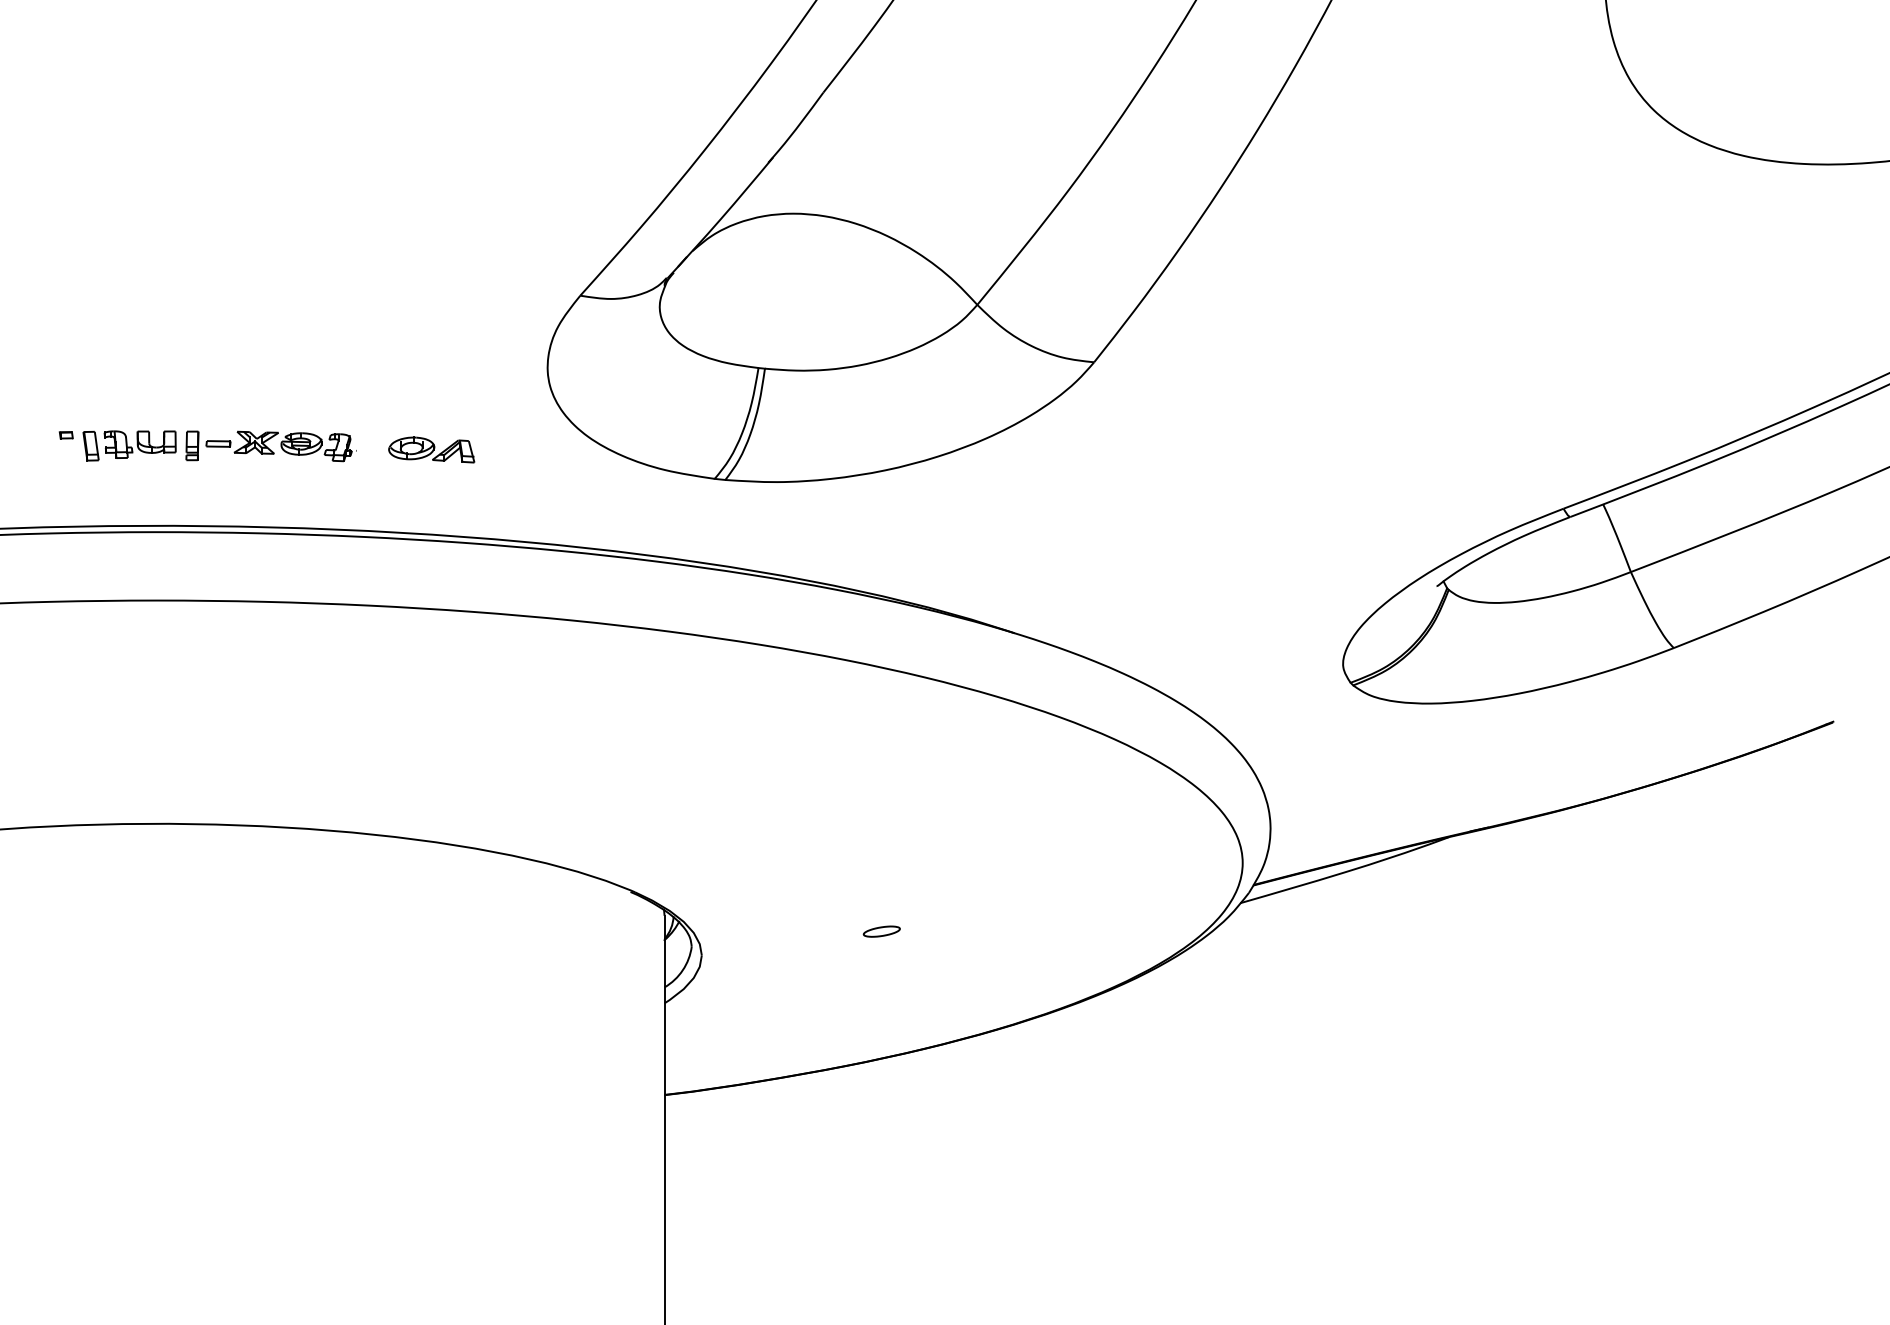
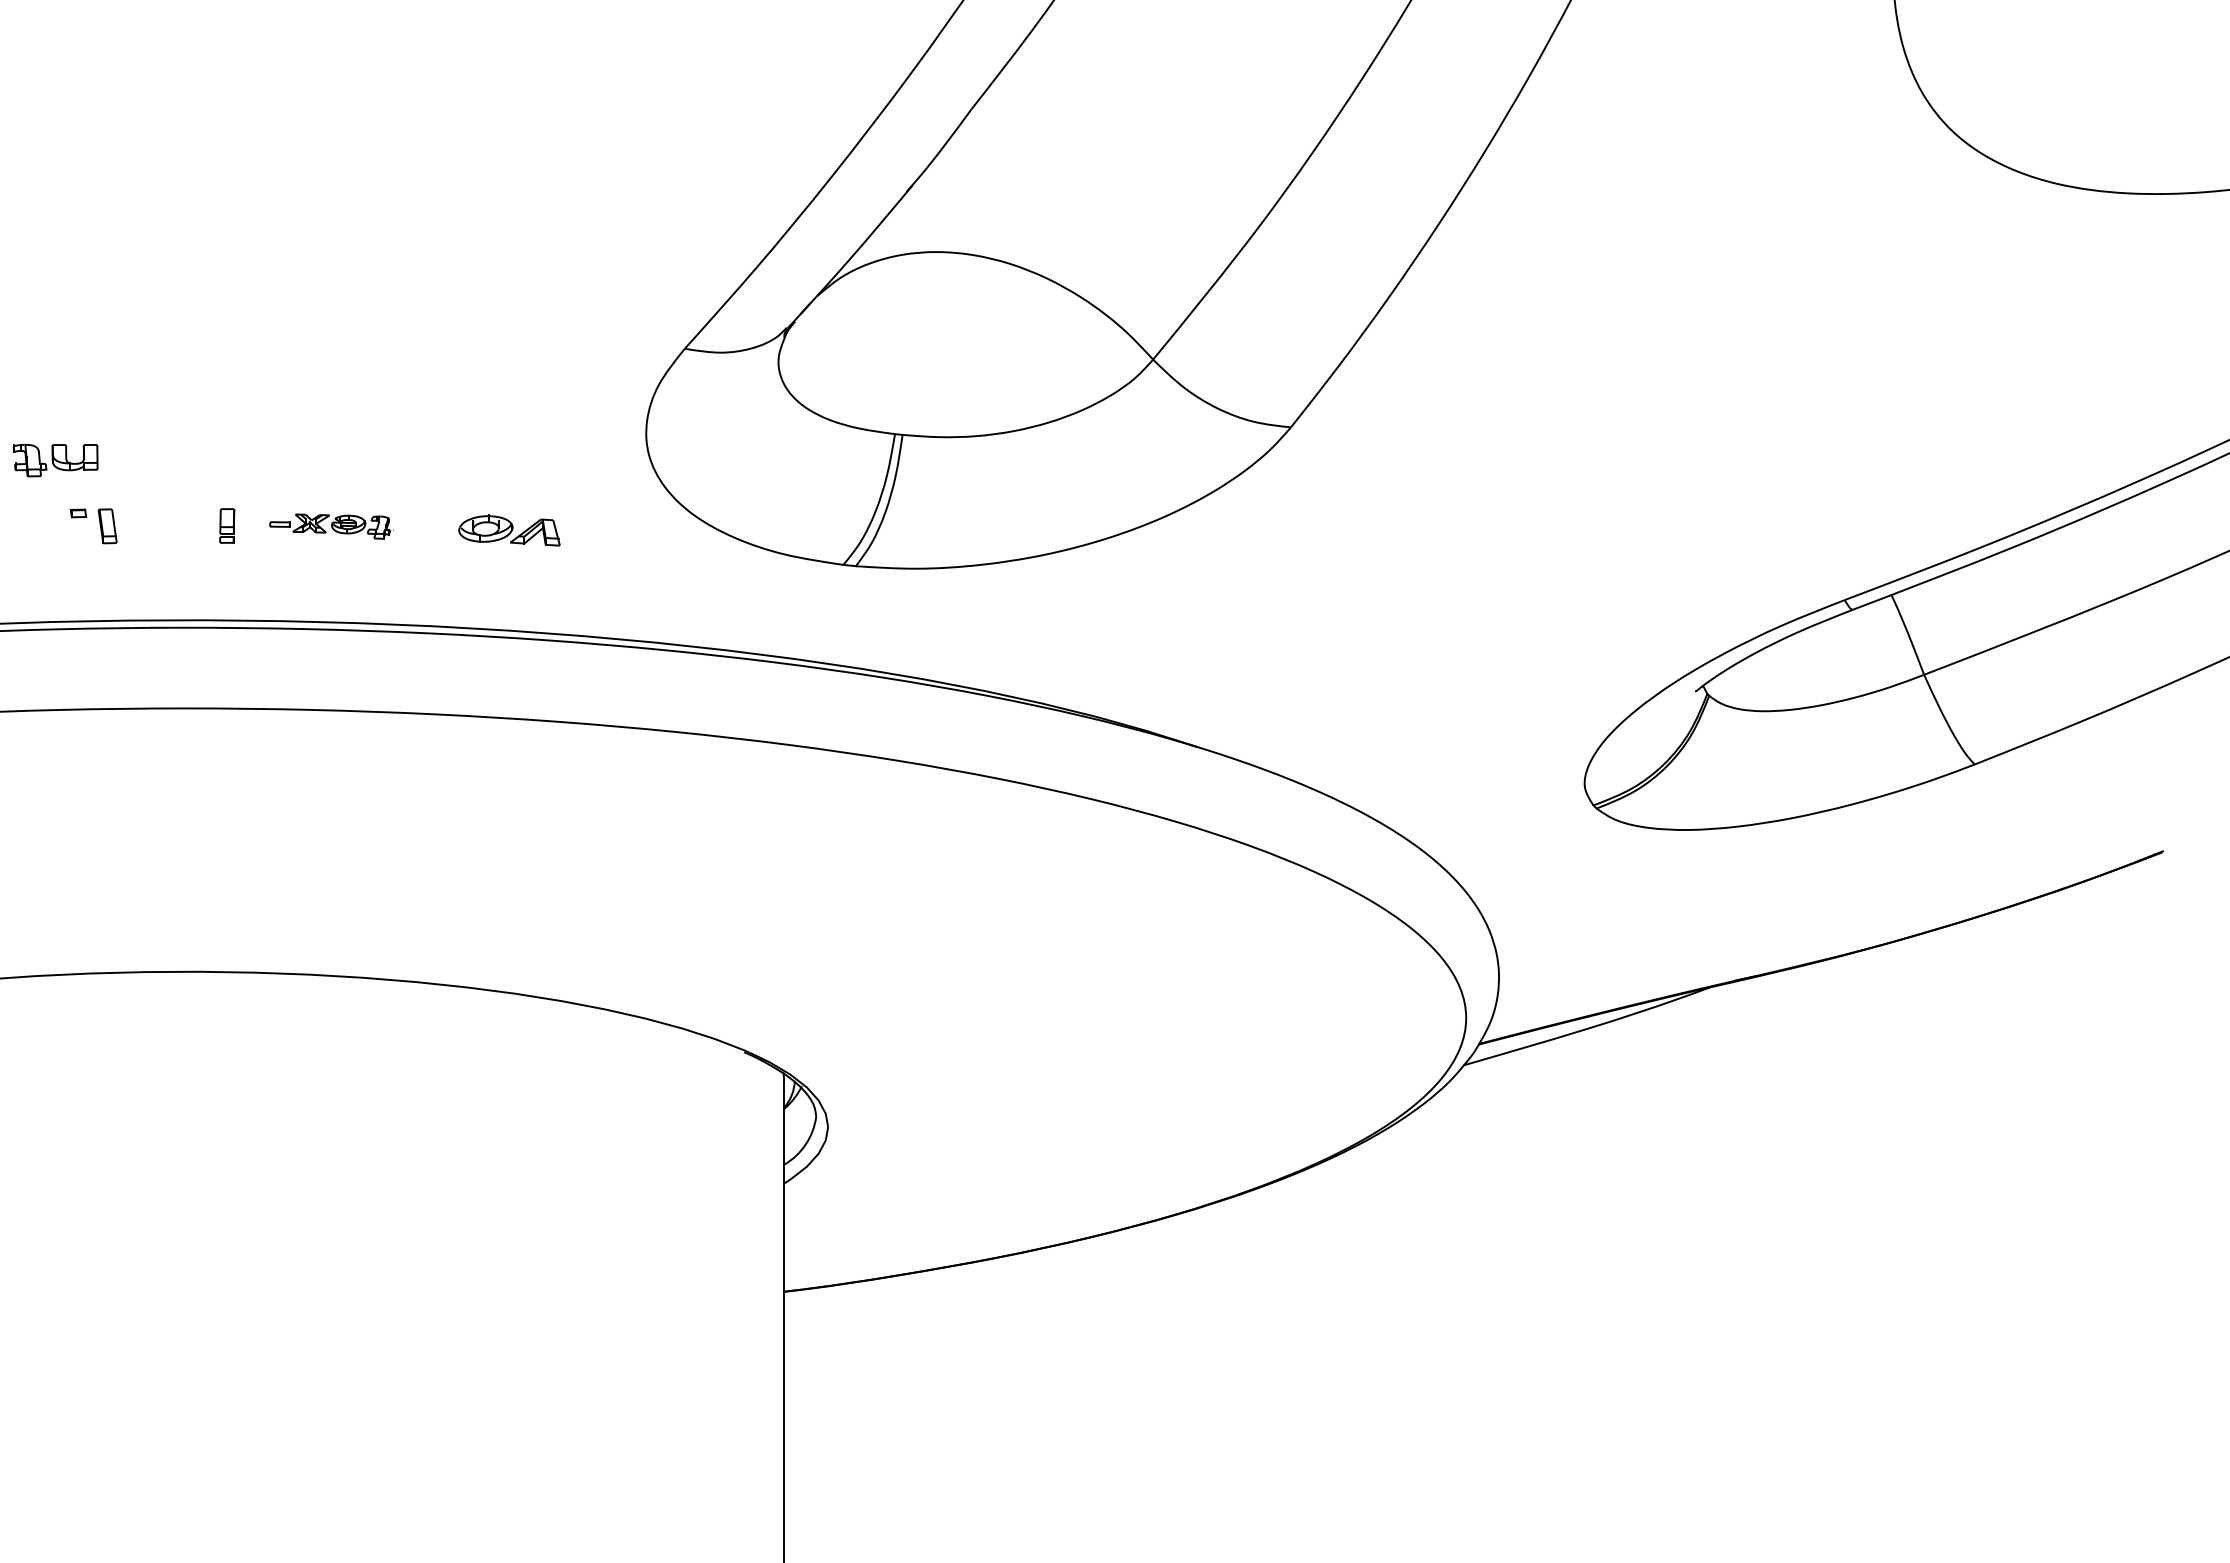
part: (140, 444) -> (55, 460), moved
part: (280, 446) -> (331, 526), size x0.7
part: (881, 931) -> (1040, 1098), removed

